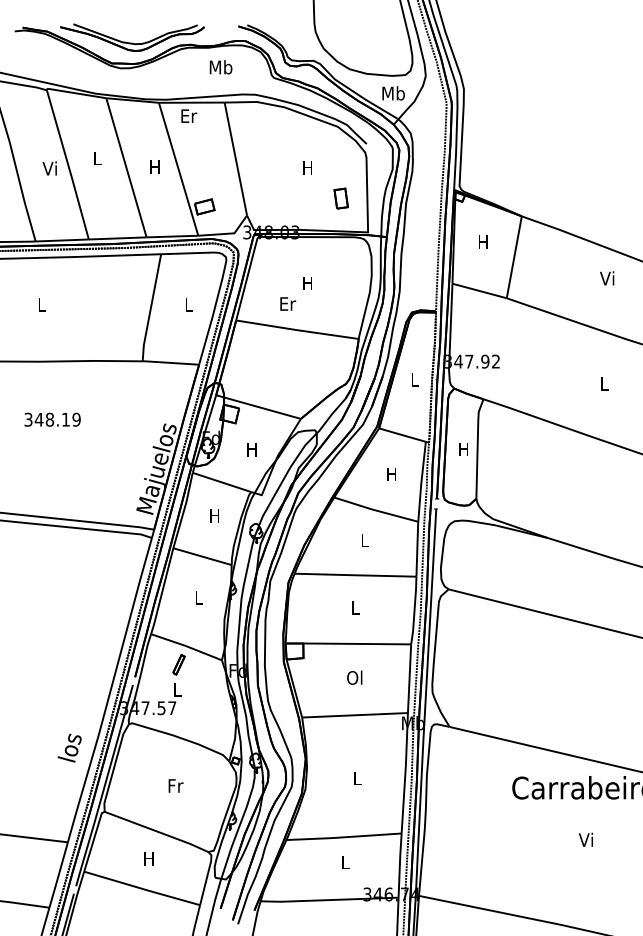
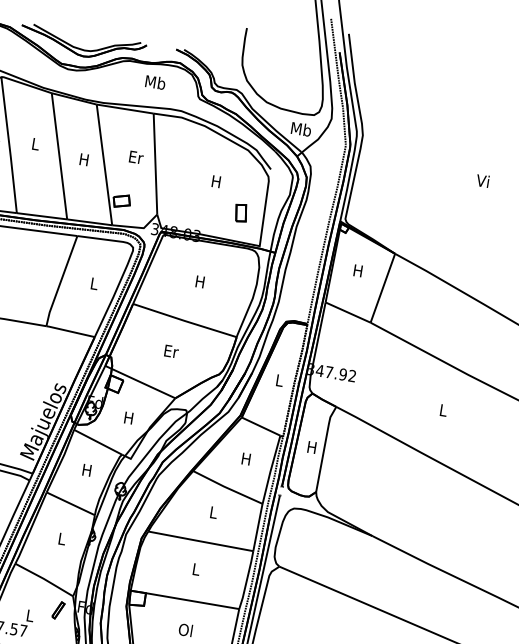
text: (189, 115) -> (136, 157), moved
text: (607, 278) -> (483, 181), moved
text: (288, 303) -> (171, 351), moved
part: (178, 664) -> (58, 610), moved

